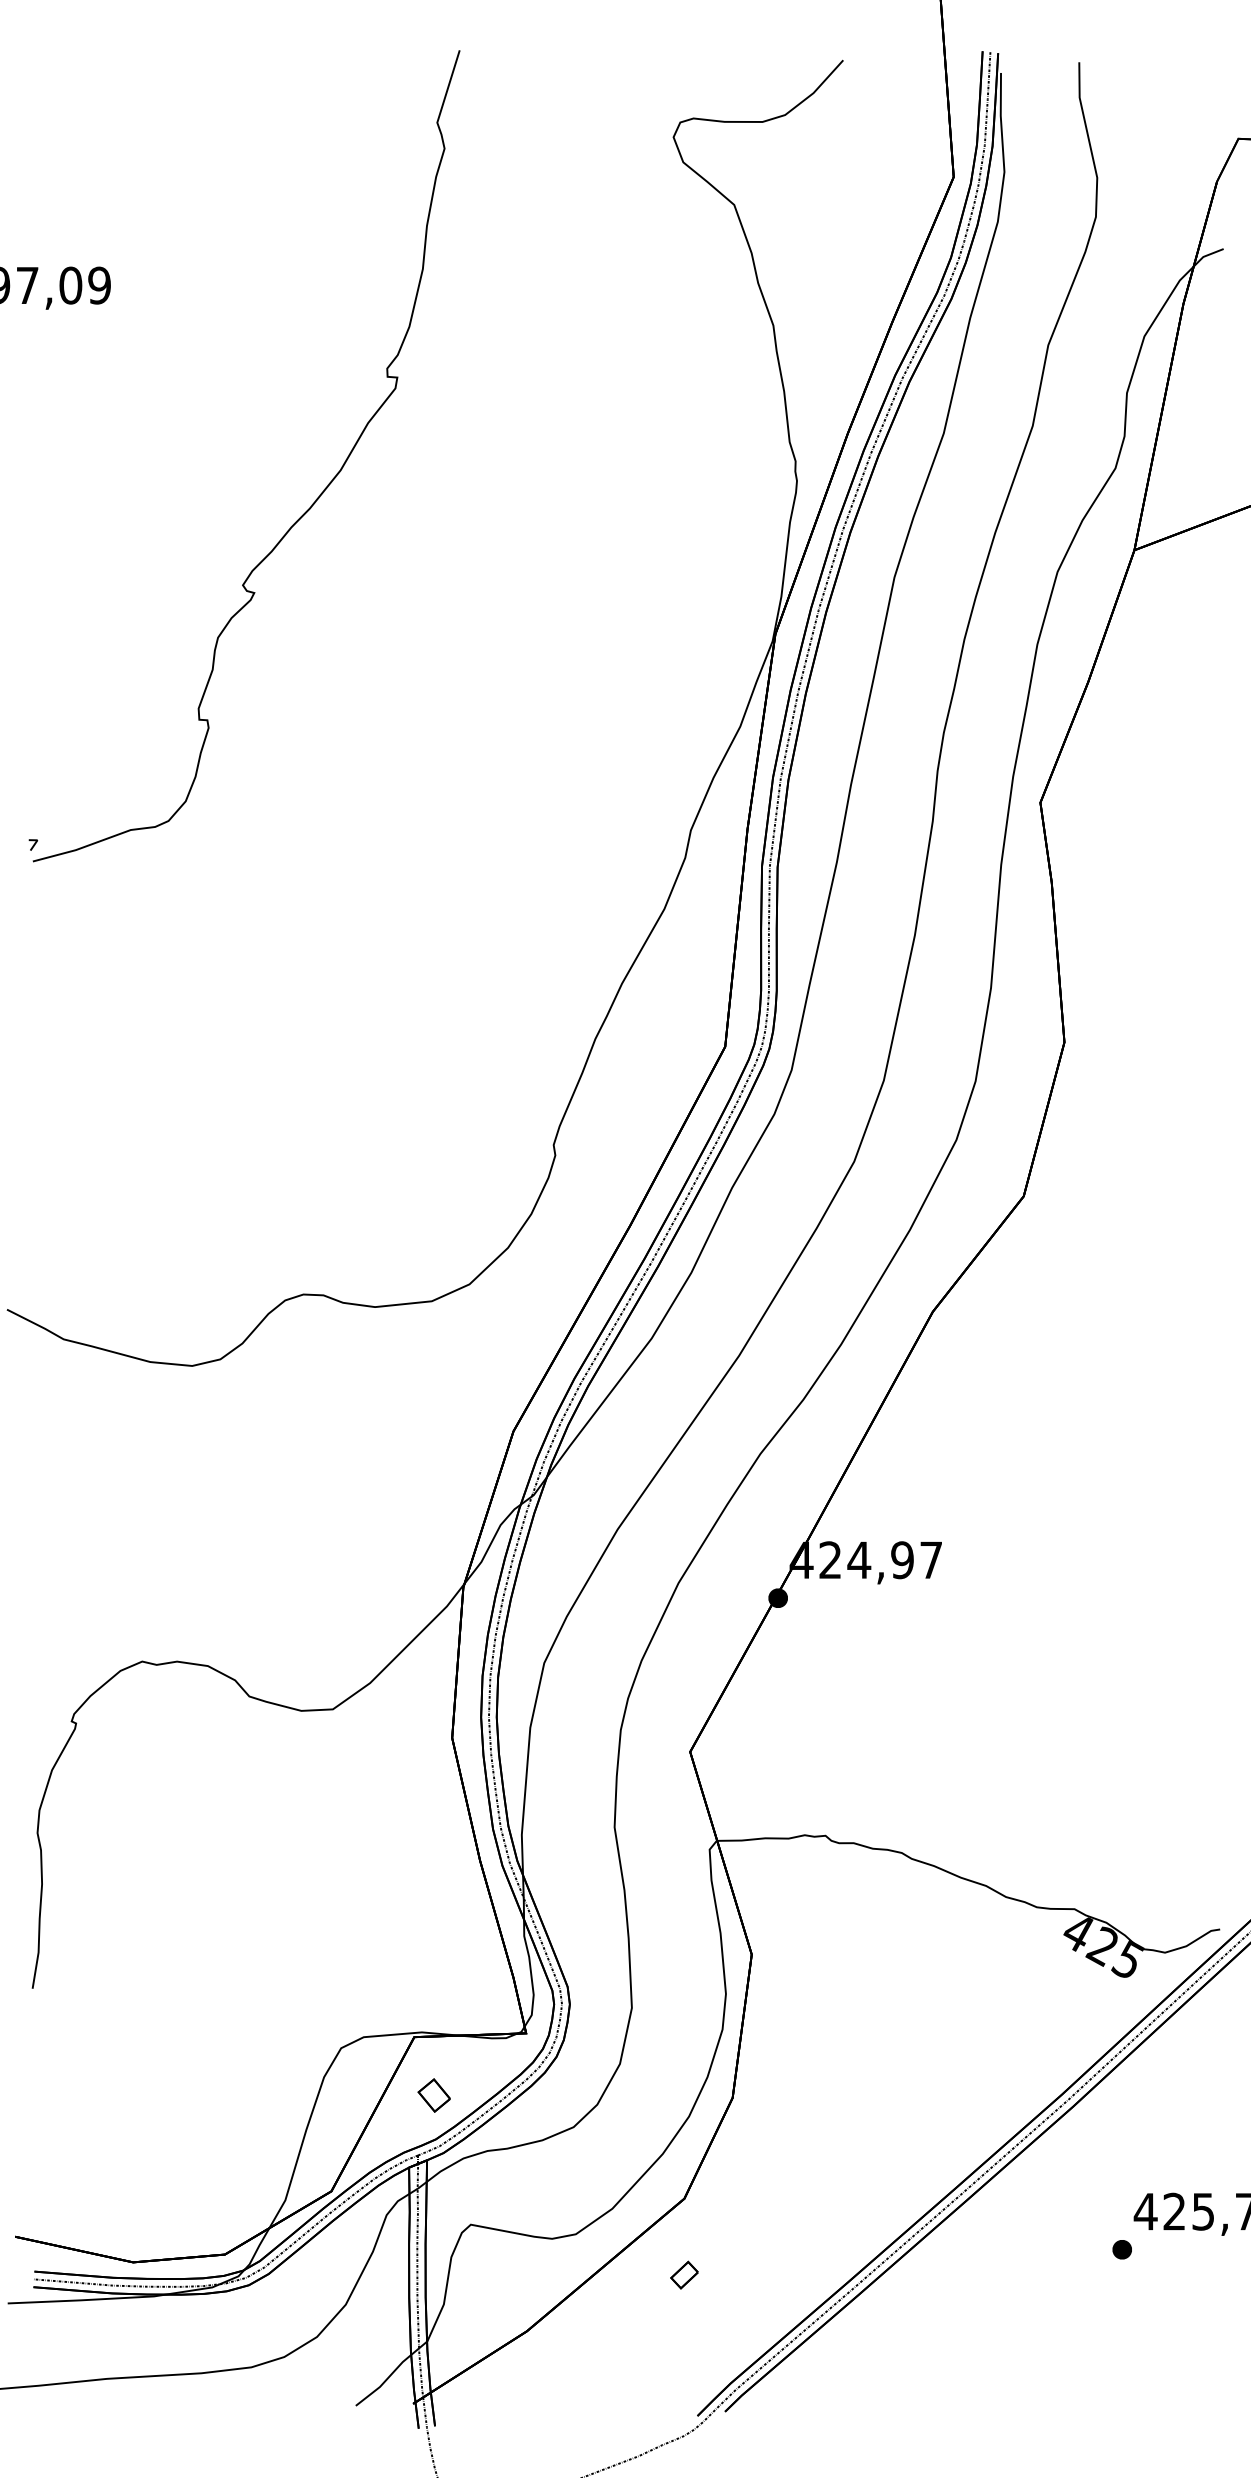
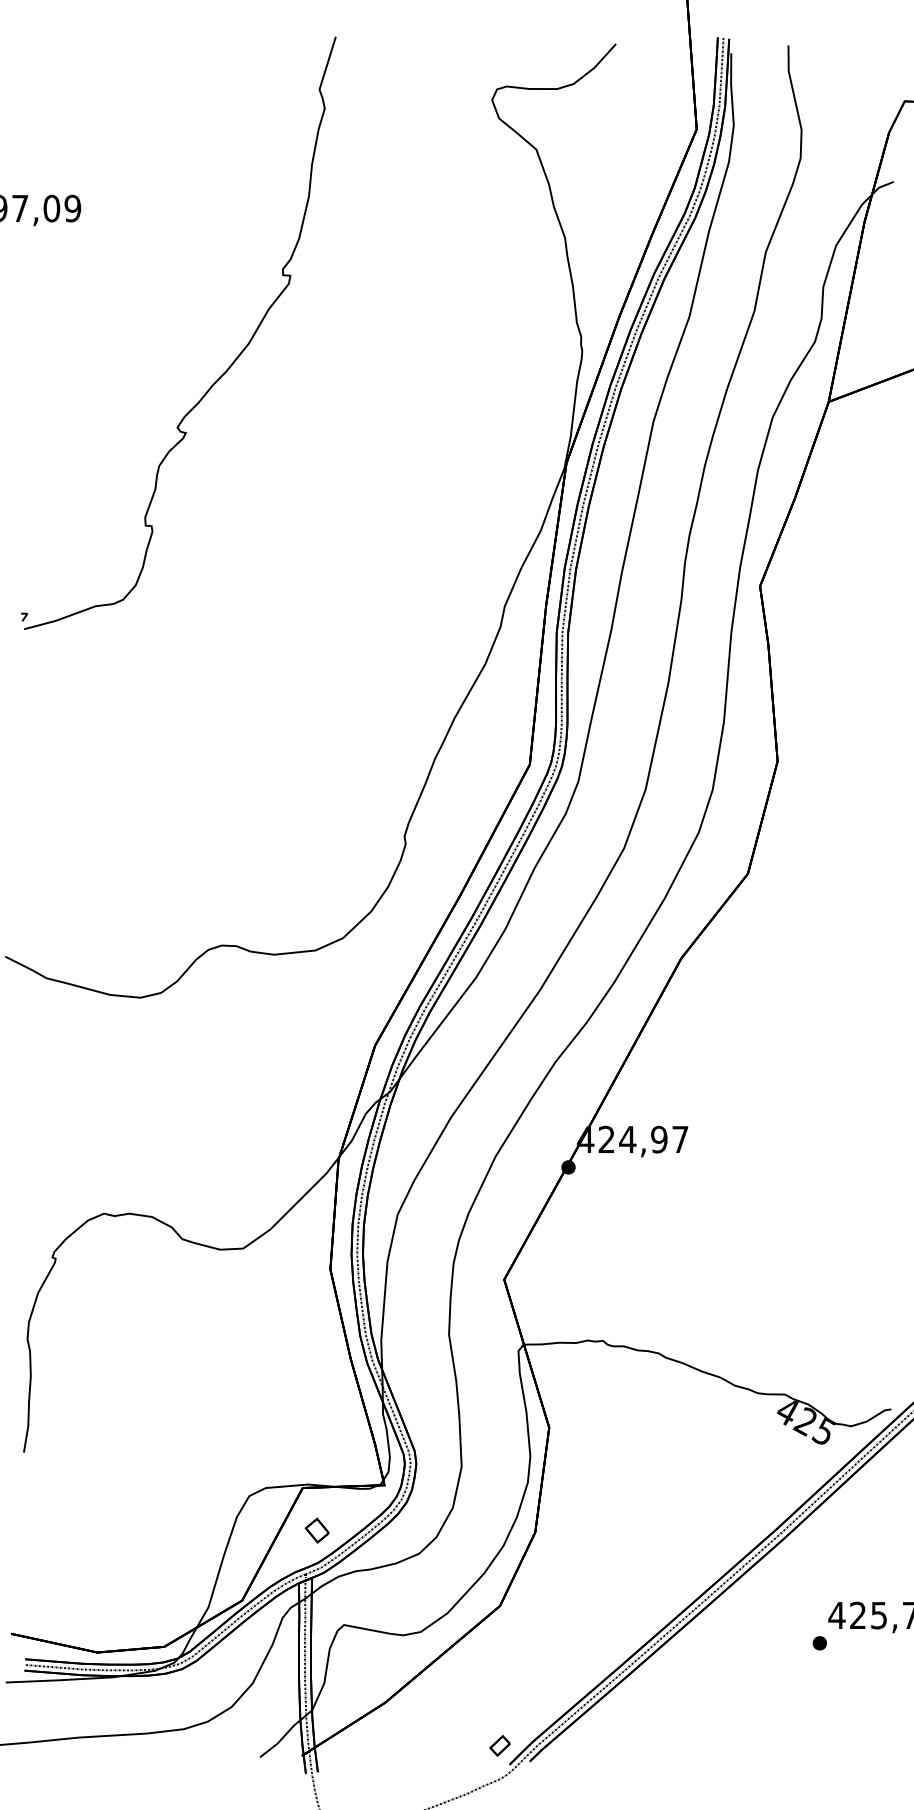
part: (683, 2274) -> (499, 1745), moved

